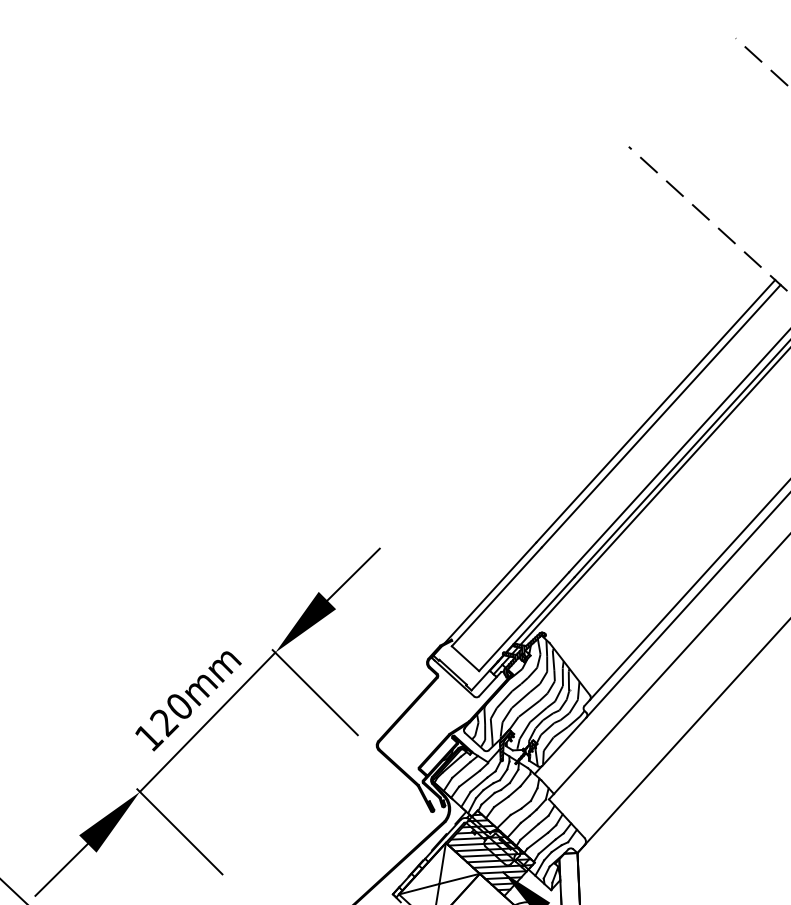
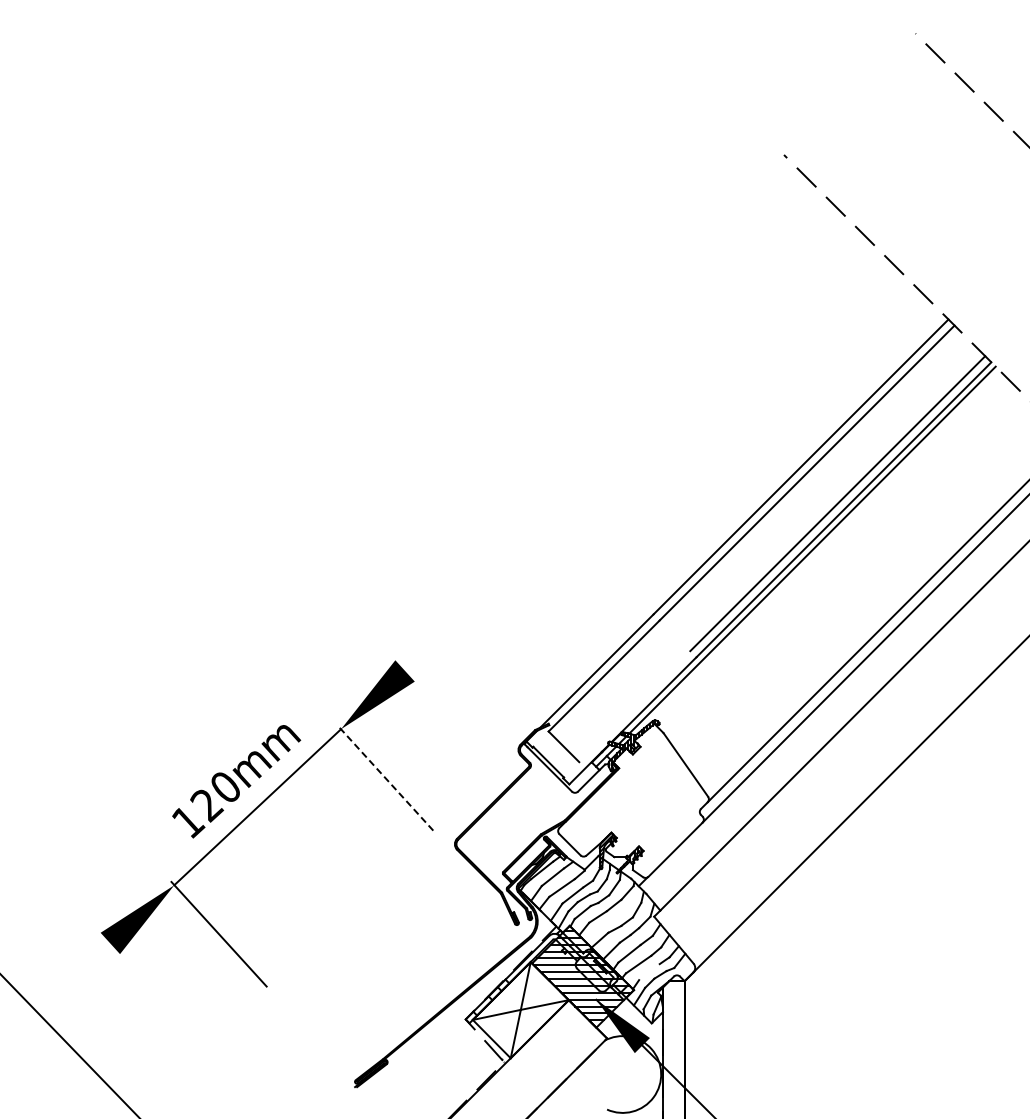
line: (353, 574) -> (437, 641), removed
line: (523, 621) -> (634, 706), removed
line: (315, 692) -> (385, 778), solid -> dashed
hatch: (523, 703) -> (629, 802), removed
line: (547, 847) -> (649, 972), removed
line: (61, 869) -> (77, 972), removed

